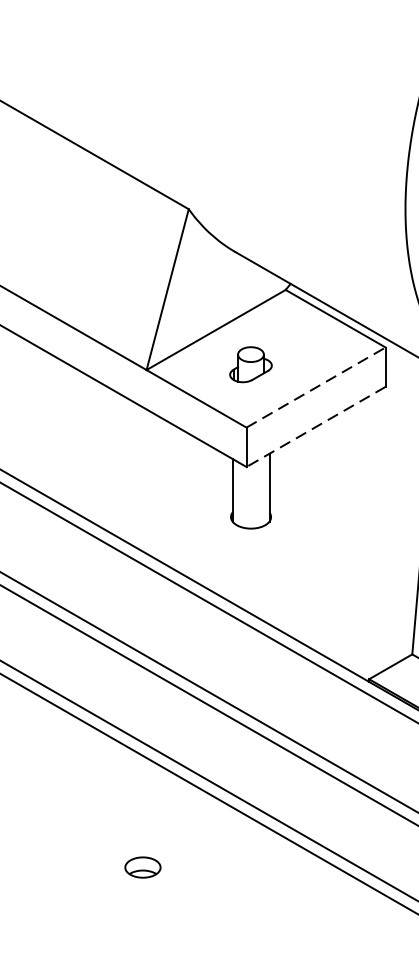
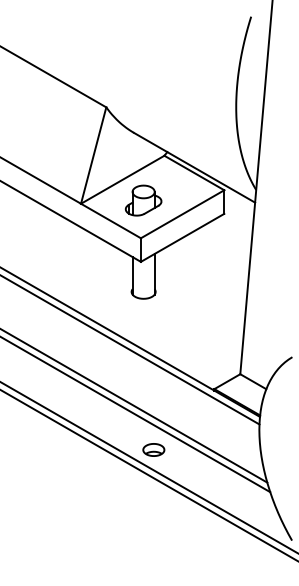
part: (250, 364) -> (143, 200), size x1.43
line: (317, 387) -> (183, 214), dashed -> solid
line: (315, 427) -> (182, 238), dashed -> solid
part: (142, 866) -> (153, 449), moved

